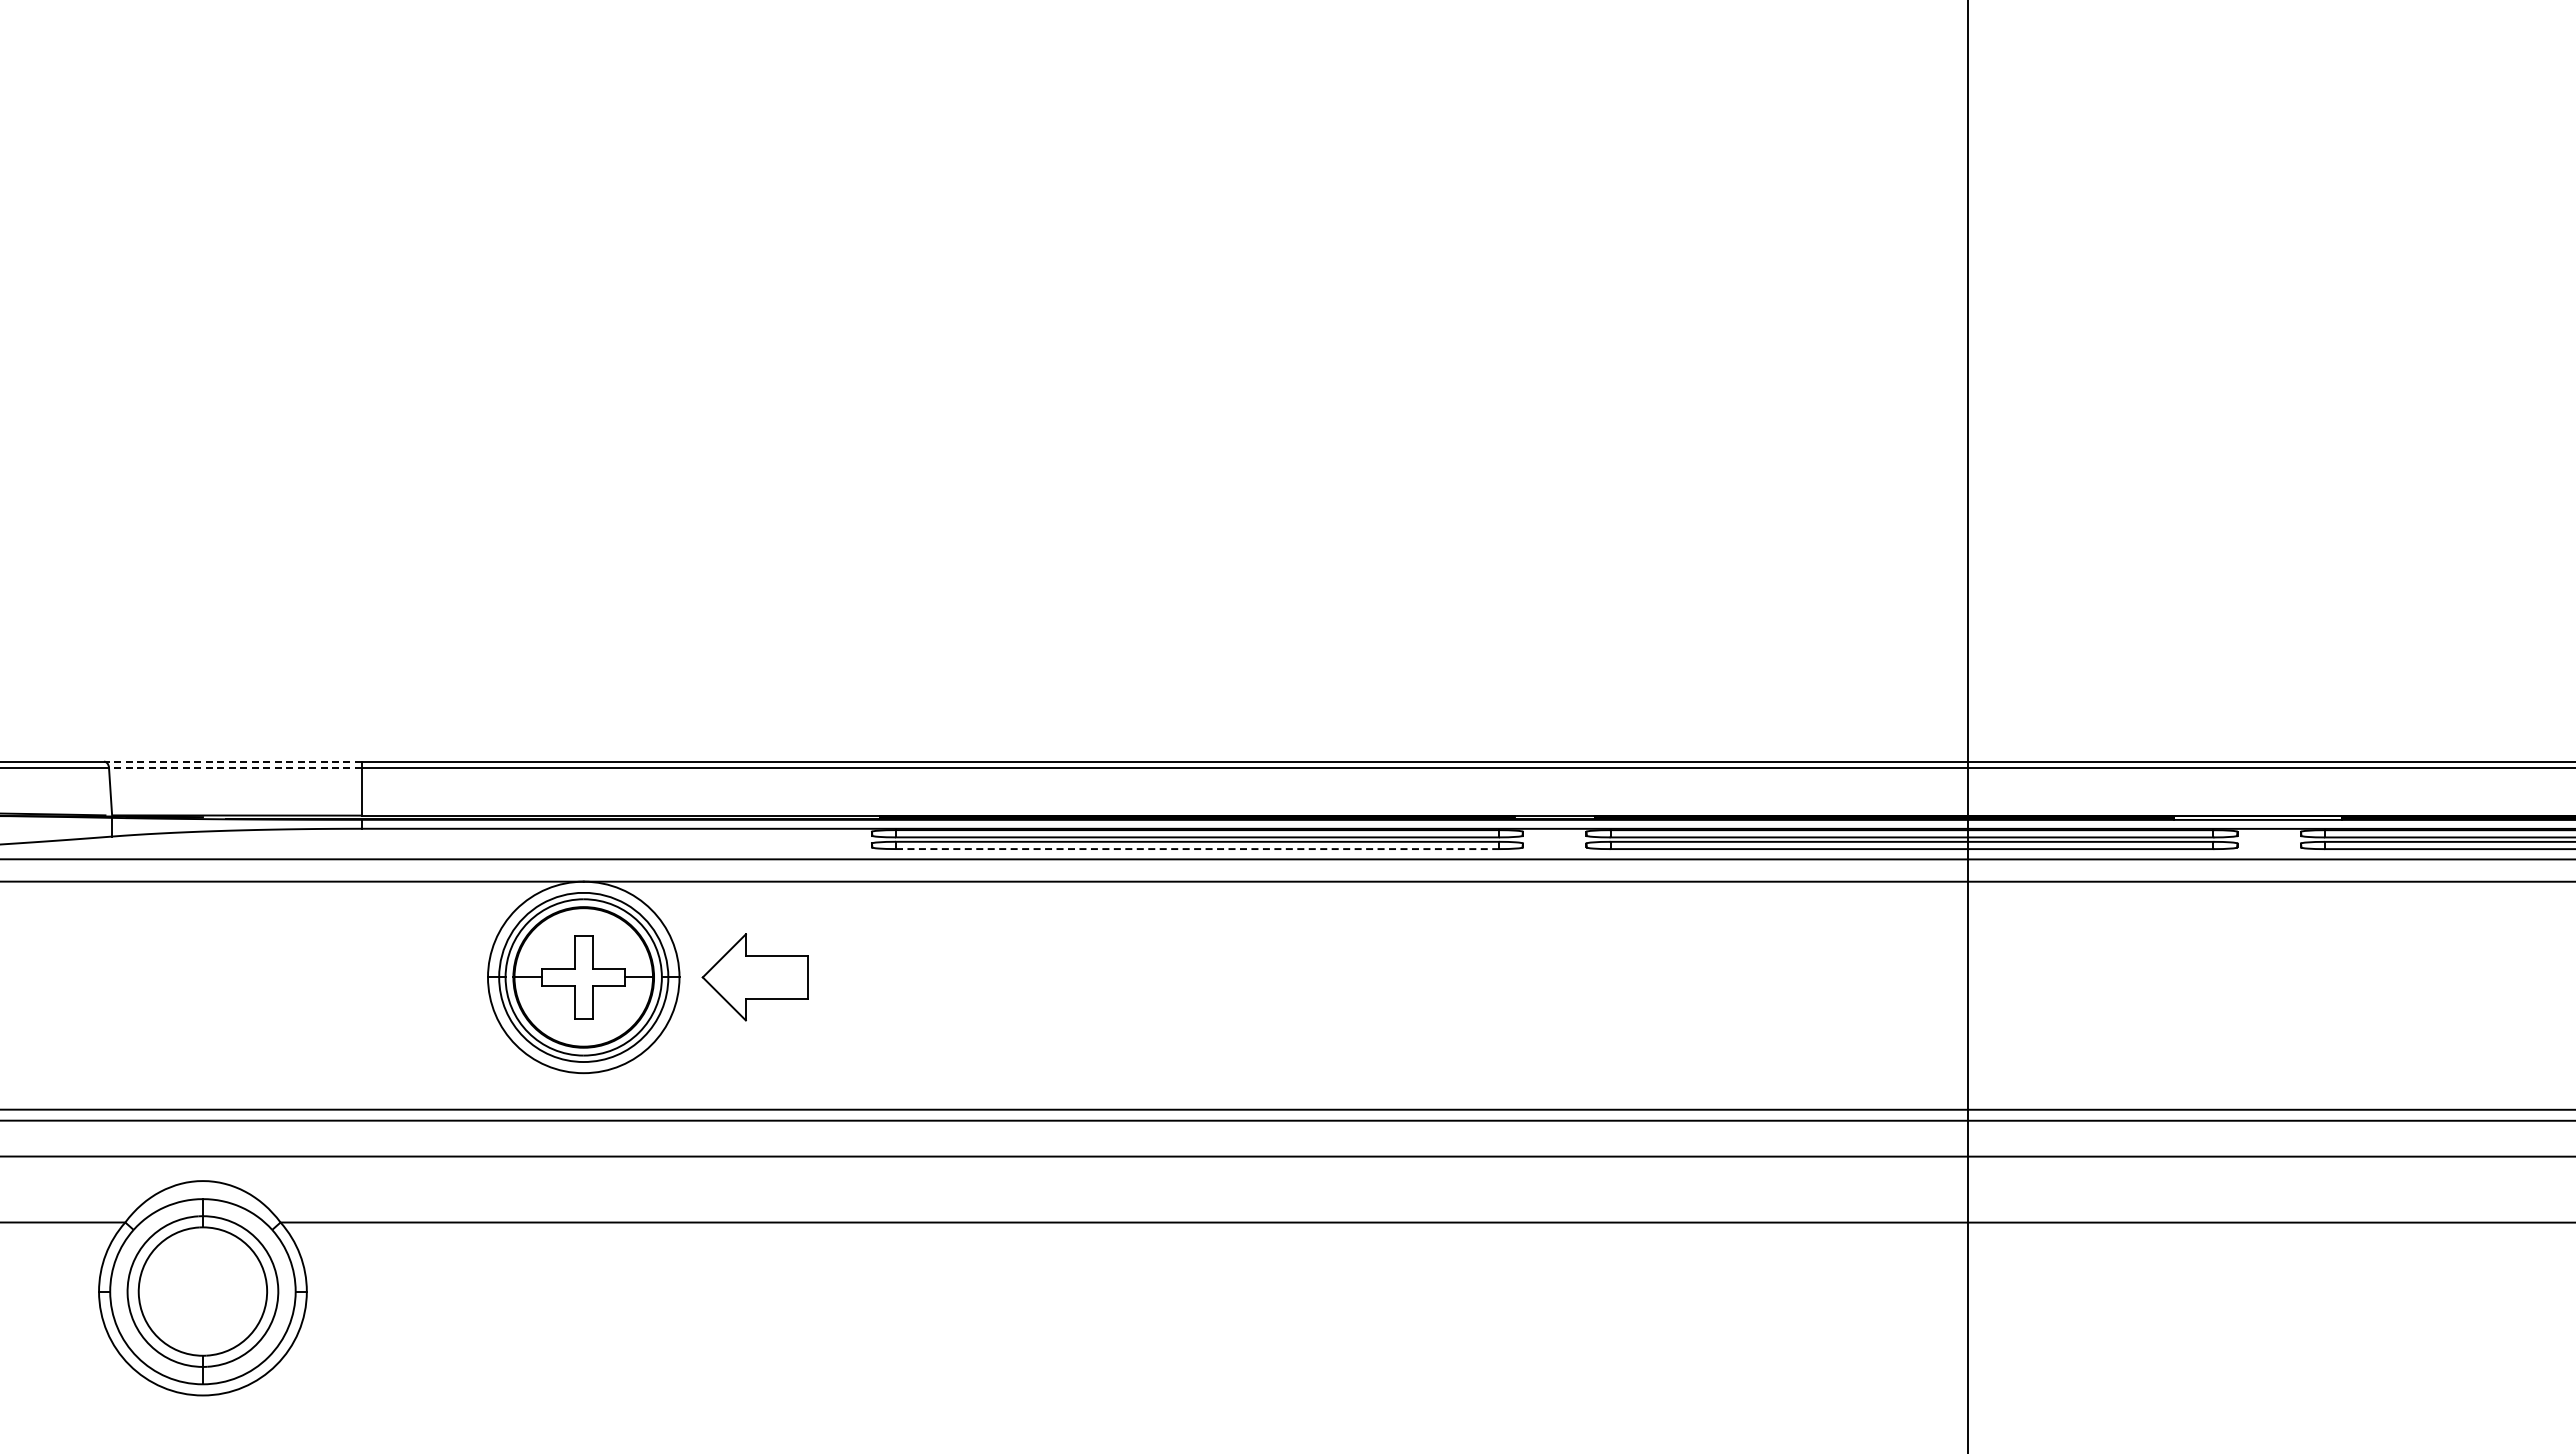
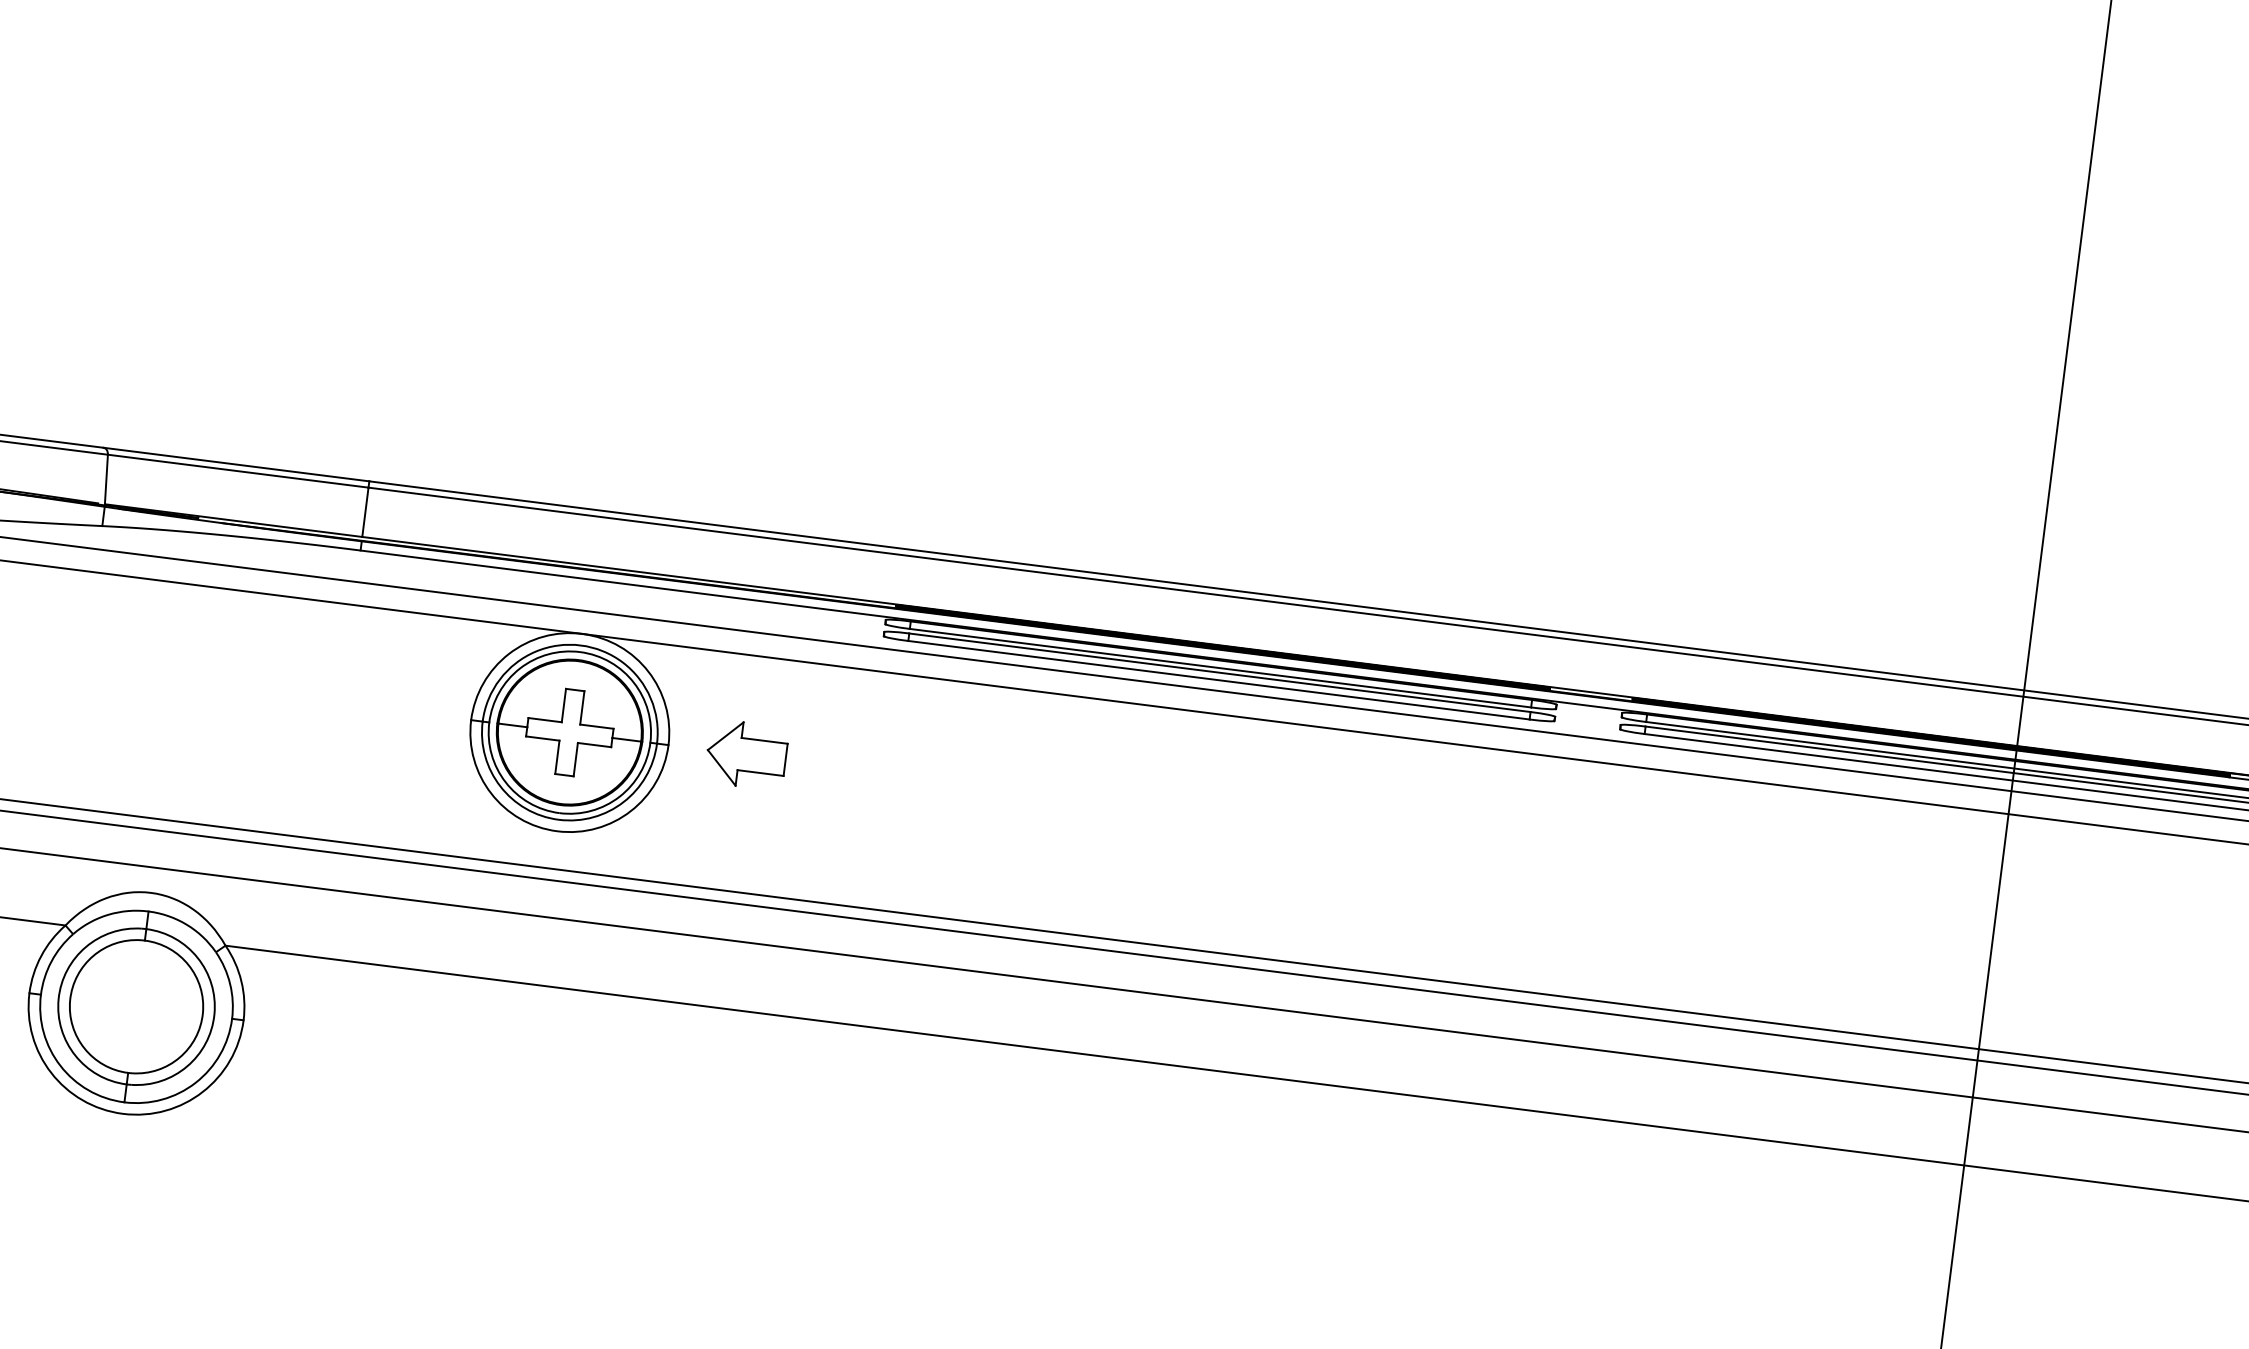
line: (232, 761) -> (235, 464), dashed -> solid
line: (234, 767) -> (237, 470), dashed -> solid
line: (1197, 849) -> (1218, 680), dashed -> solid
part: (754, 977) -> (745, 754), size x0.71

